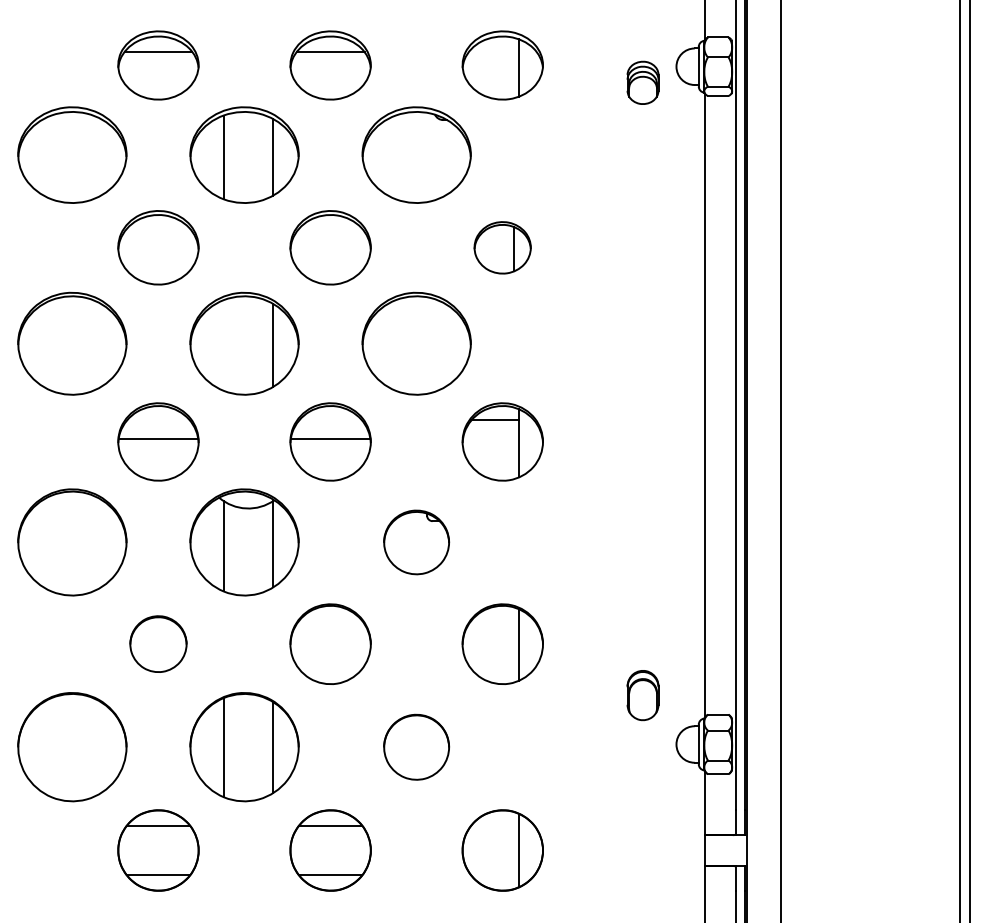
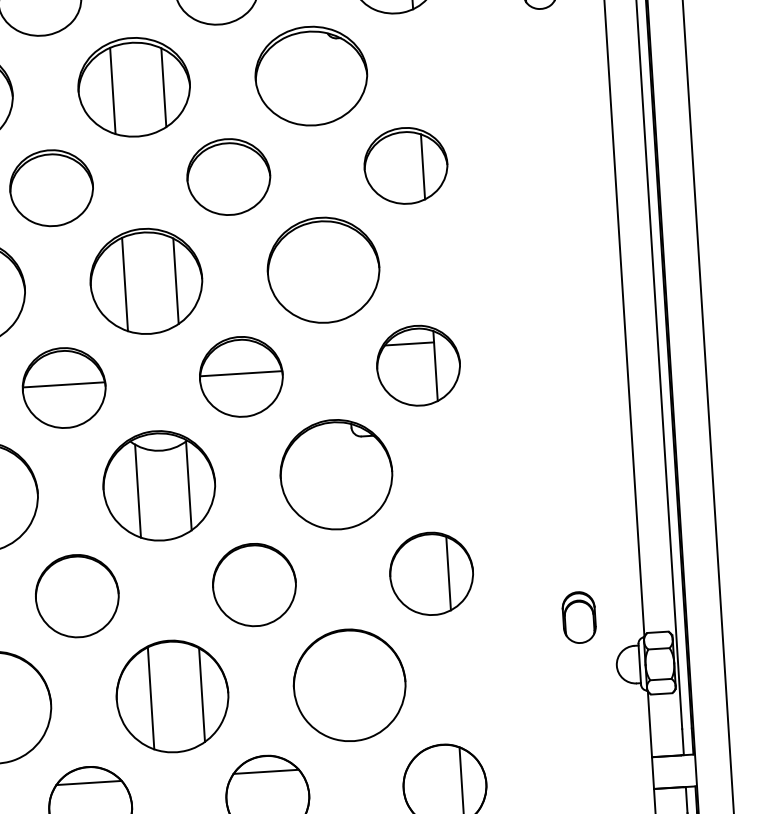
part: (502, 247) -> (405, 165), size x1.43
line: (223, 345) -> (124, 284), added
part: (416, 542) -> (336, 474), size x1.67
part: (158, 643) -> (77, 595), size x1.43
part: (416, 747) -> (349, 685), size x1.67

